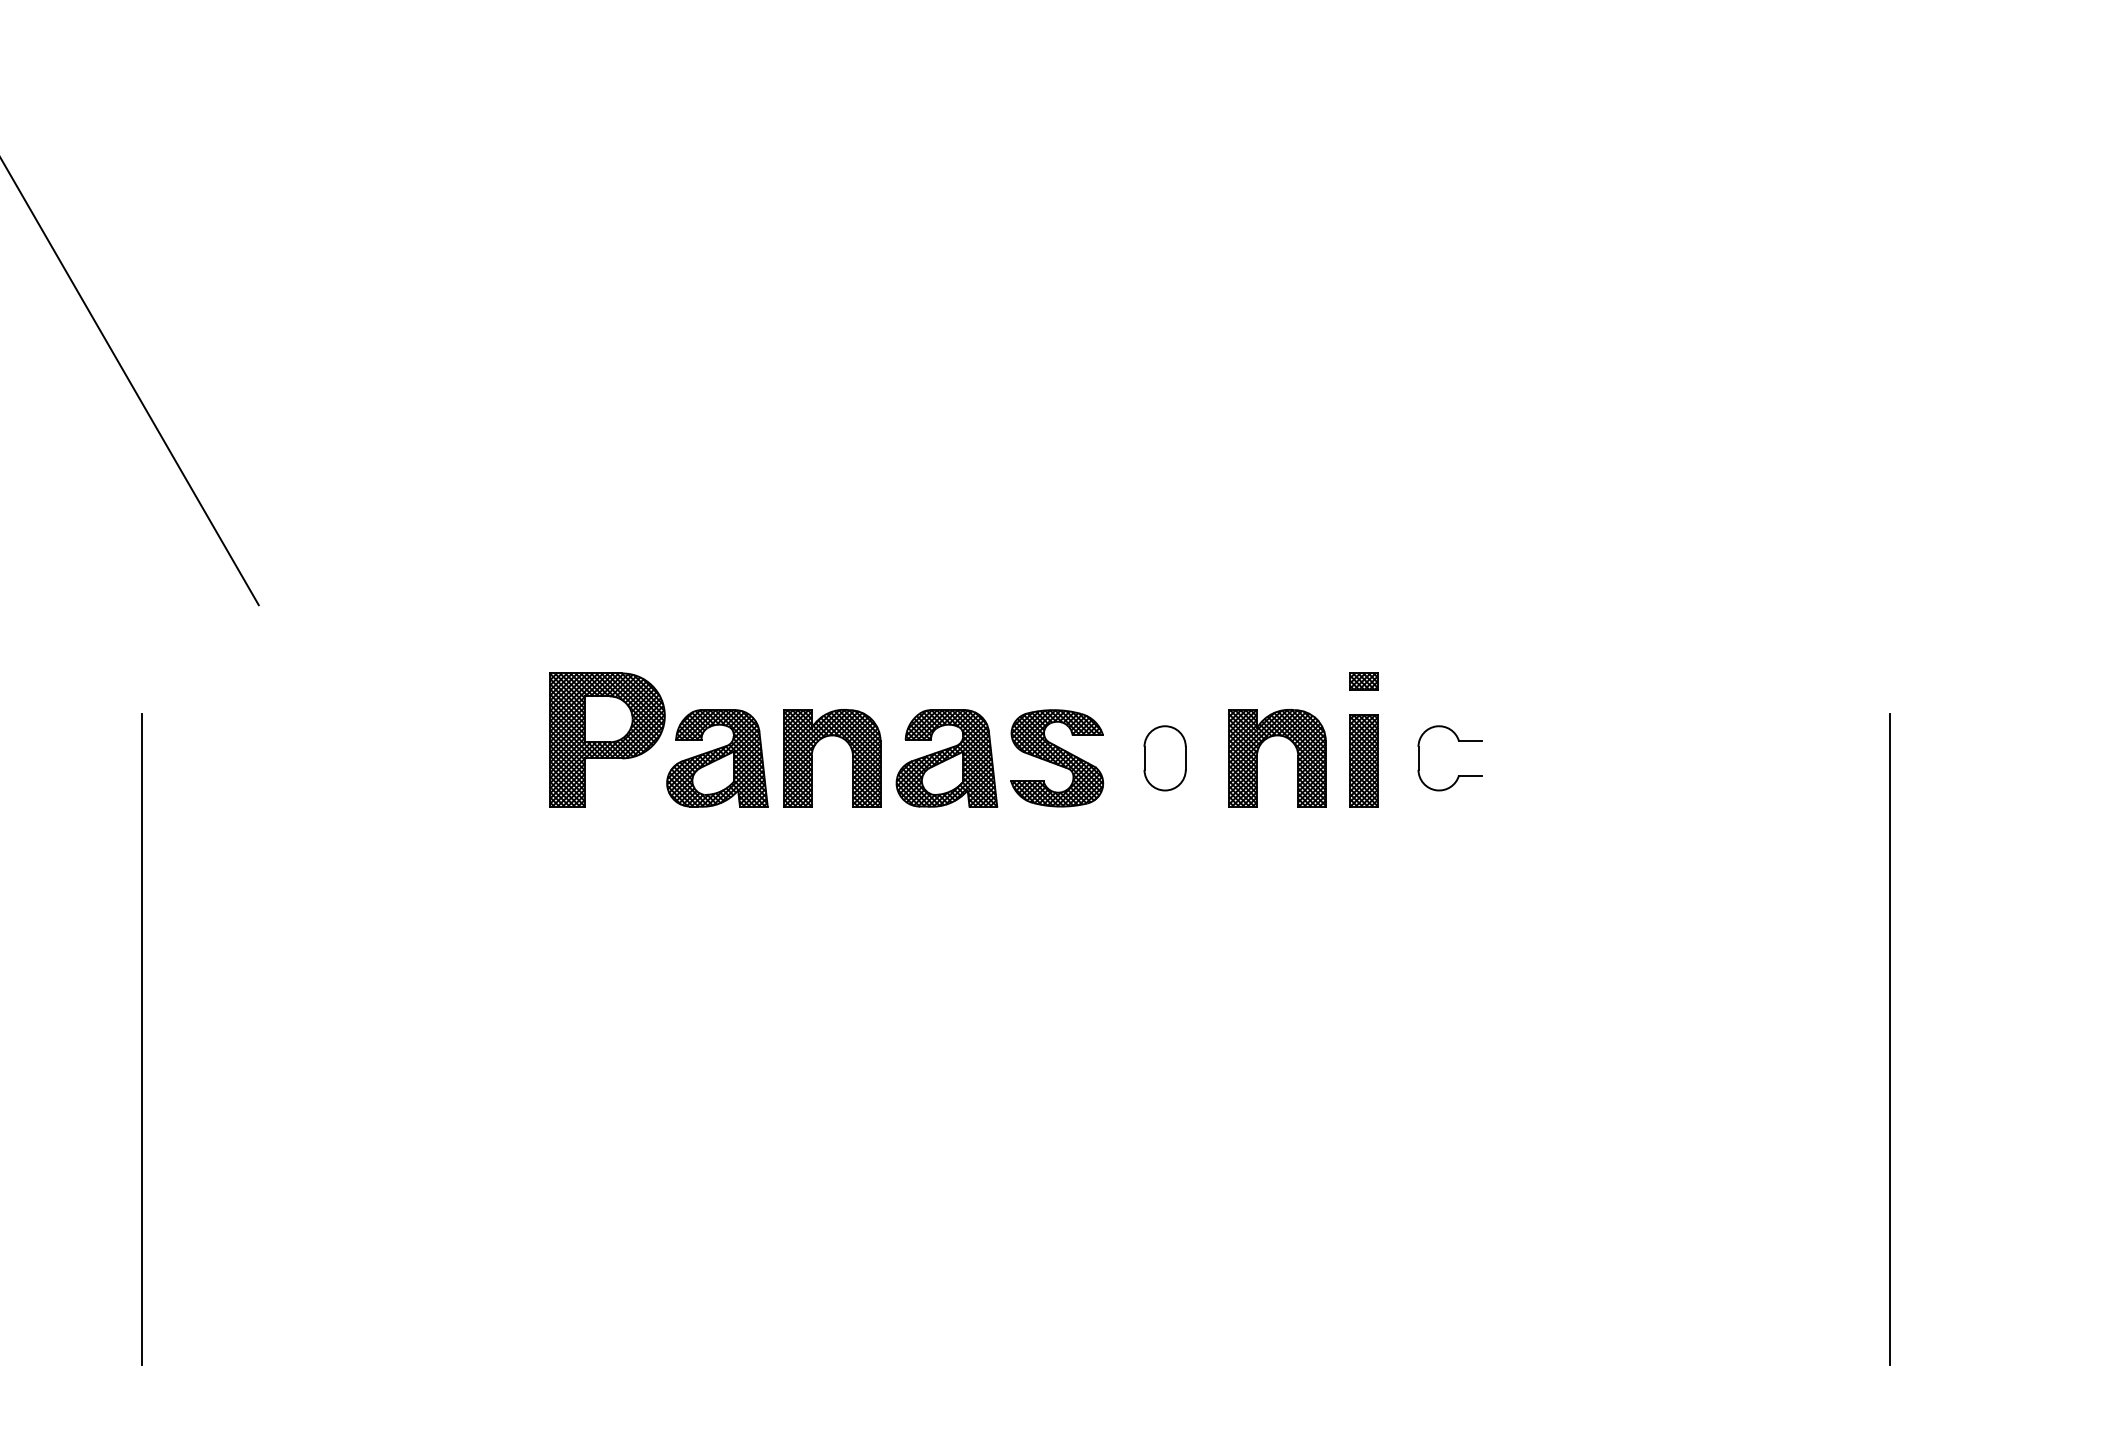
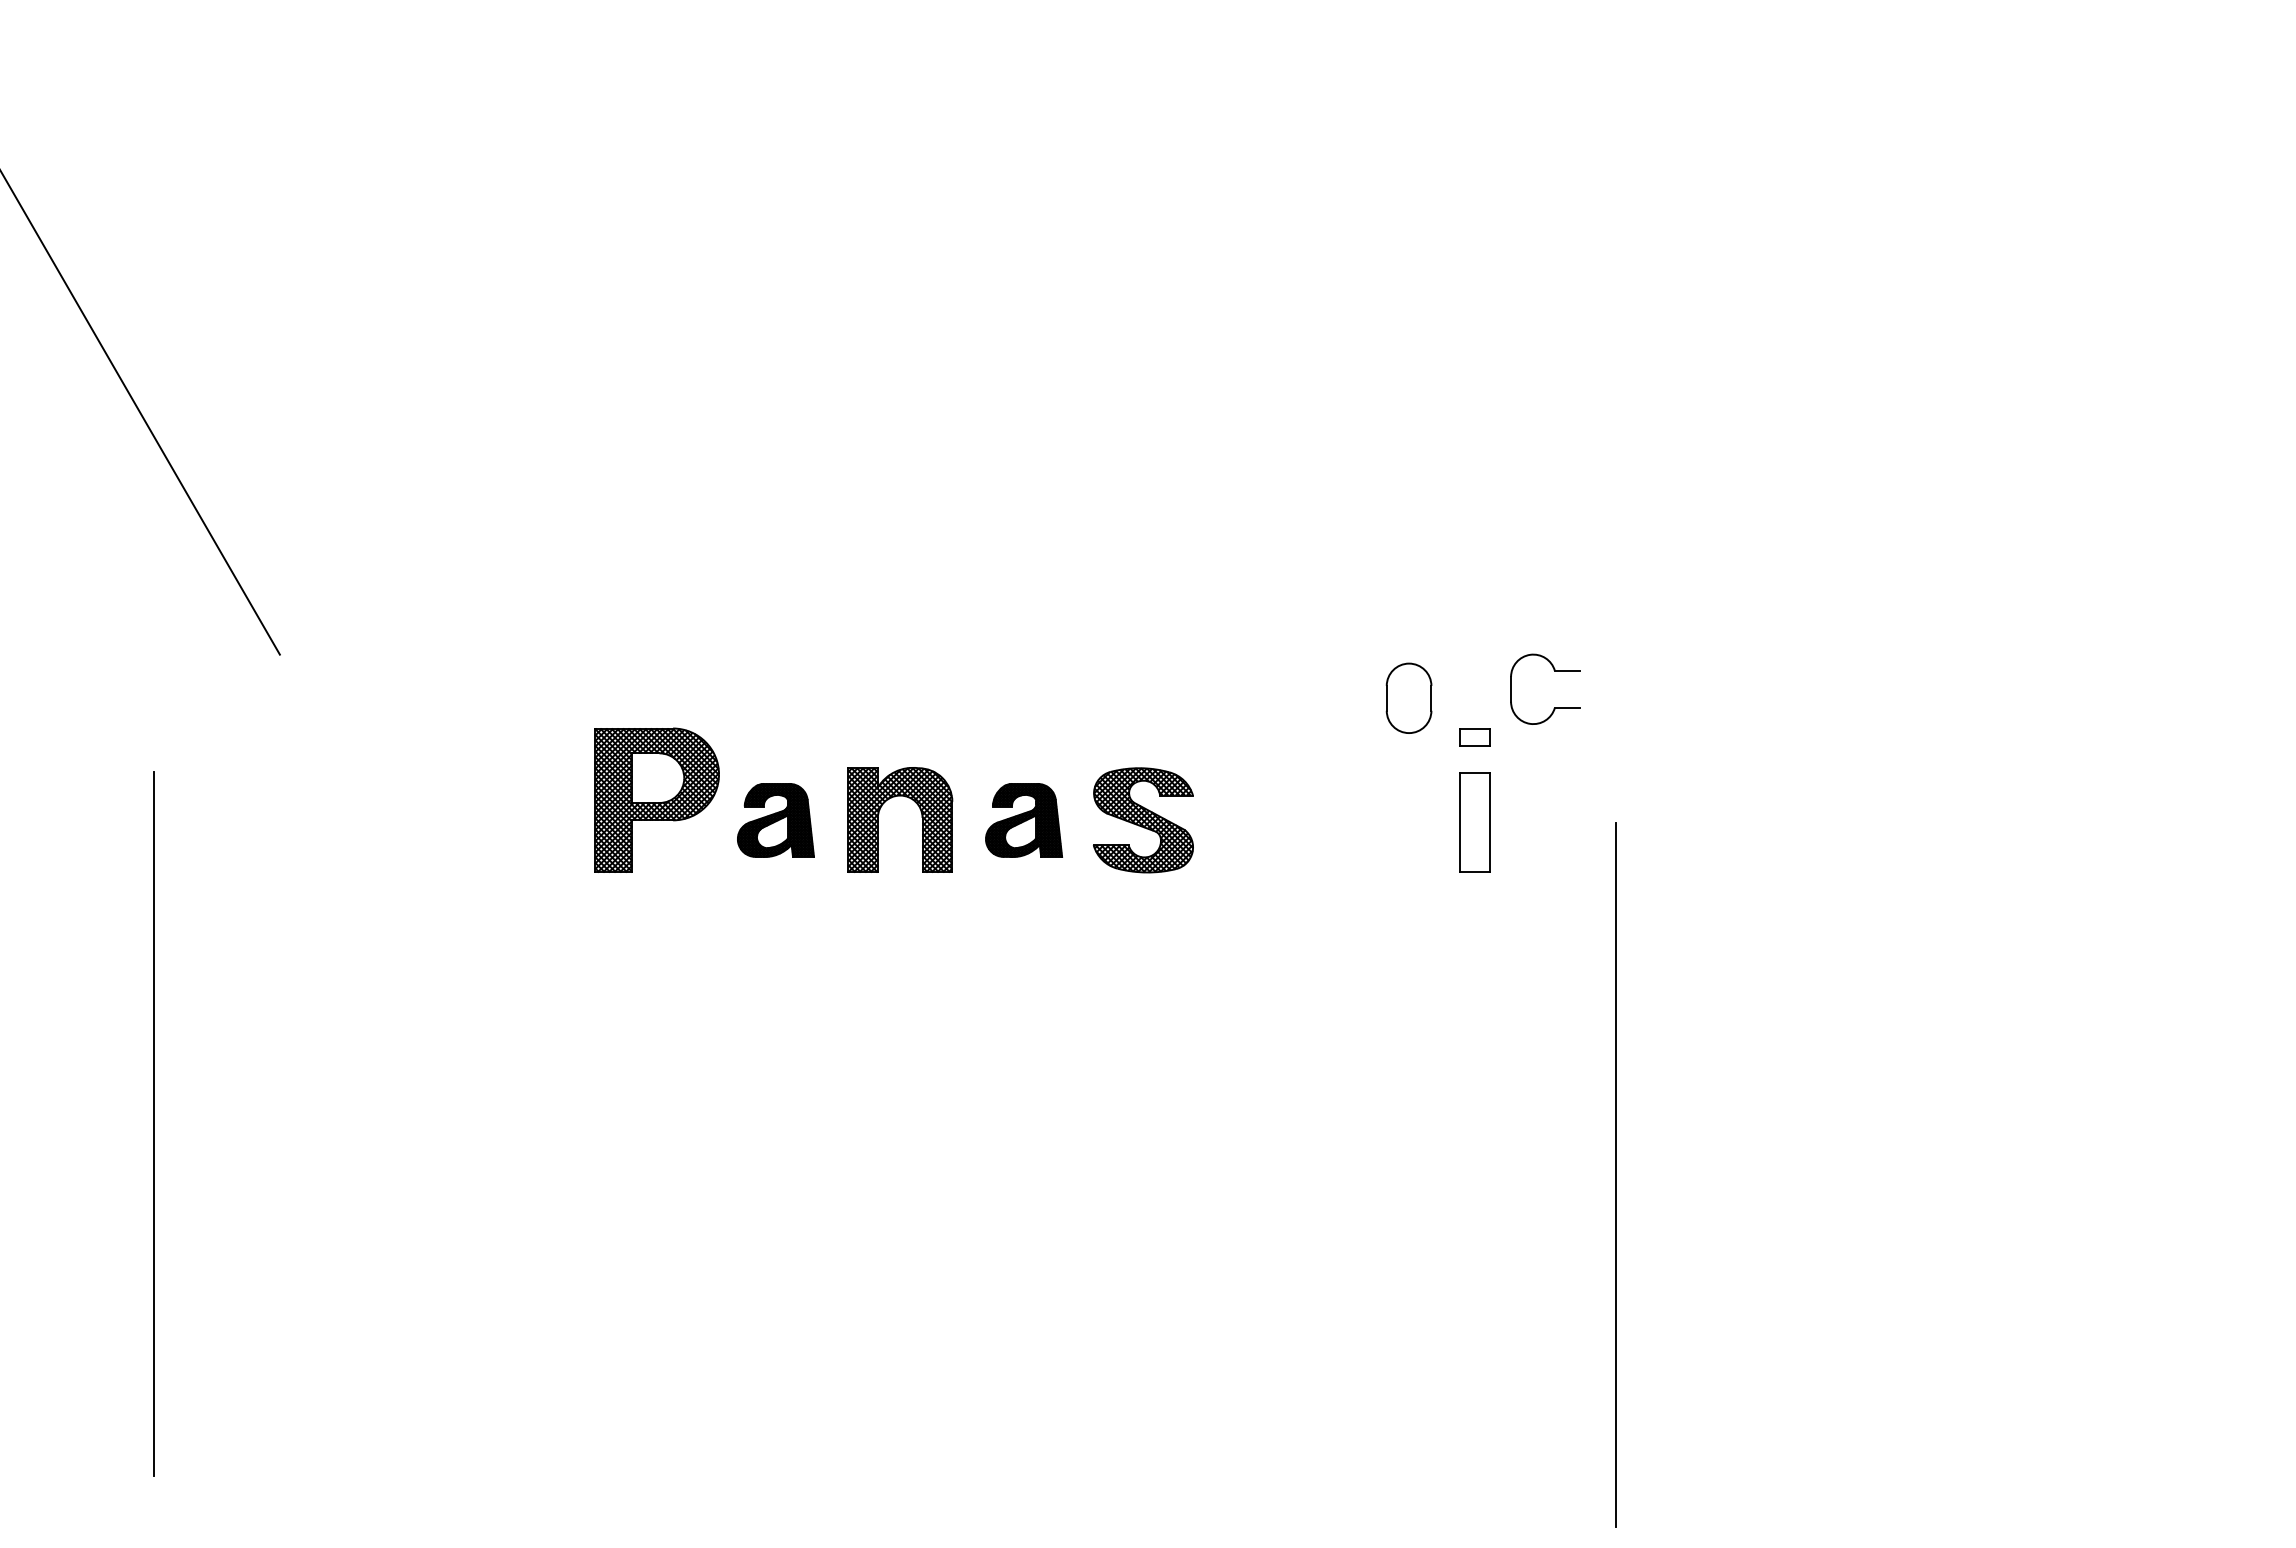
hatch: (1363, 680) -> (1474, 736), removed
part: (1458, 741) -> (1554, 671), moved
part: (1257, 755) -> (1360, 817), removed
part: (1164, 757) -> (1408, 697), moved
part: (717, 758) -> (775, 820), size x0.7
part: (946, 758) -> (1023, 820), size x0.7
hatch: (1363, 760) -> (1474, 822), removed
line: (1889, 1038) -> (1615, 1174), moved

